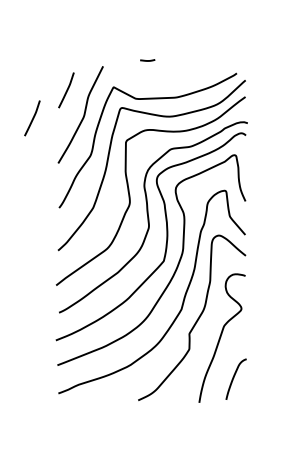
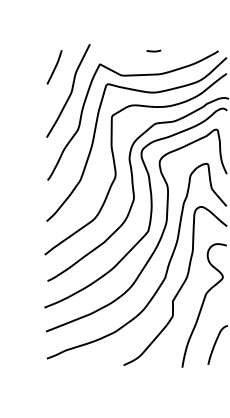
line: (147, 60) -> (153, 51), moved
curve: (32, 118) -> (22, 94), removed

